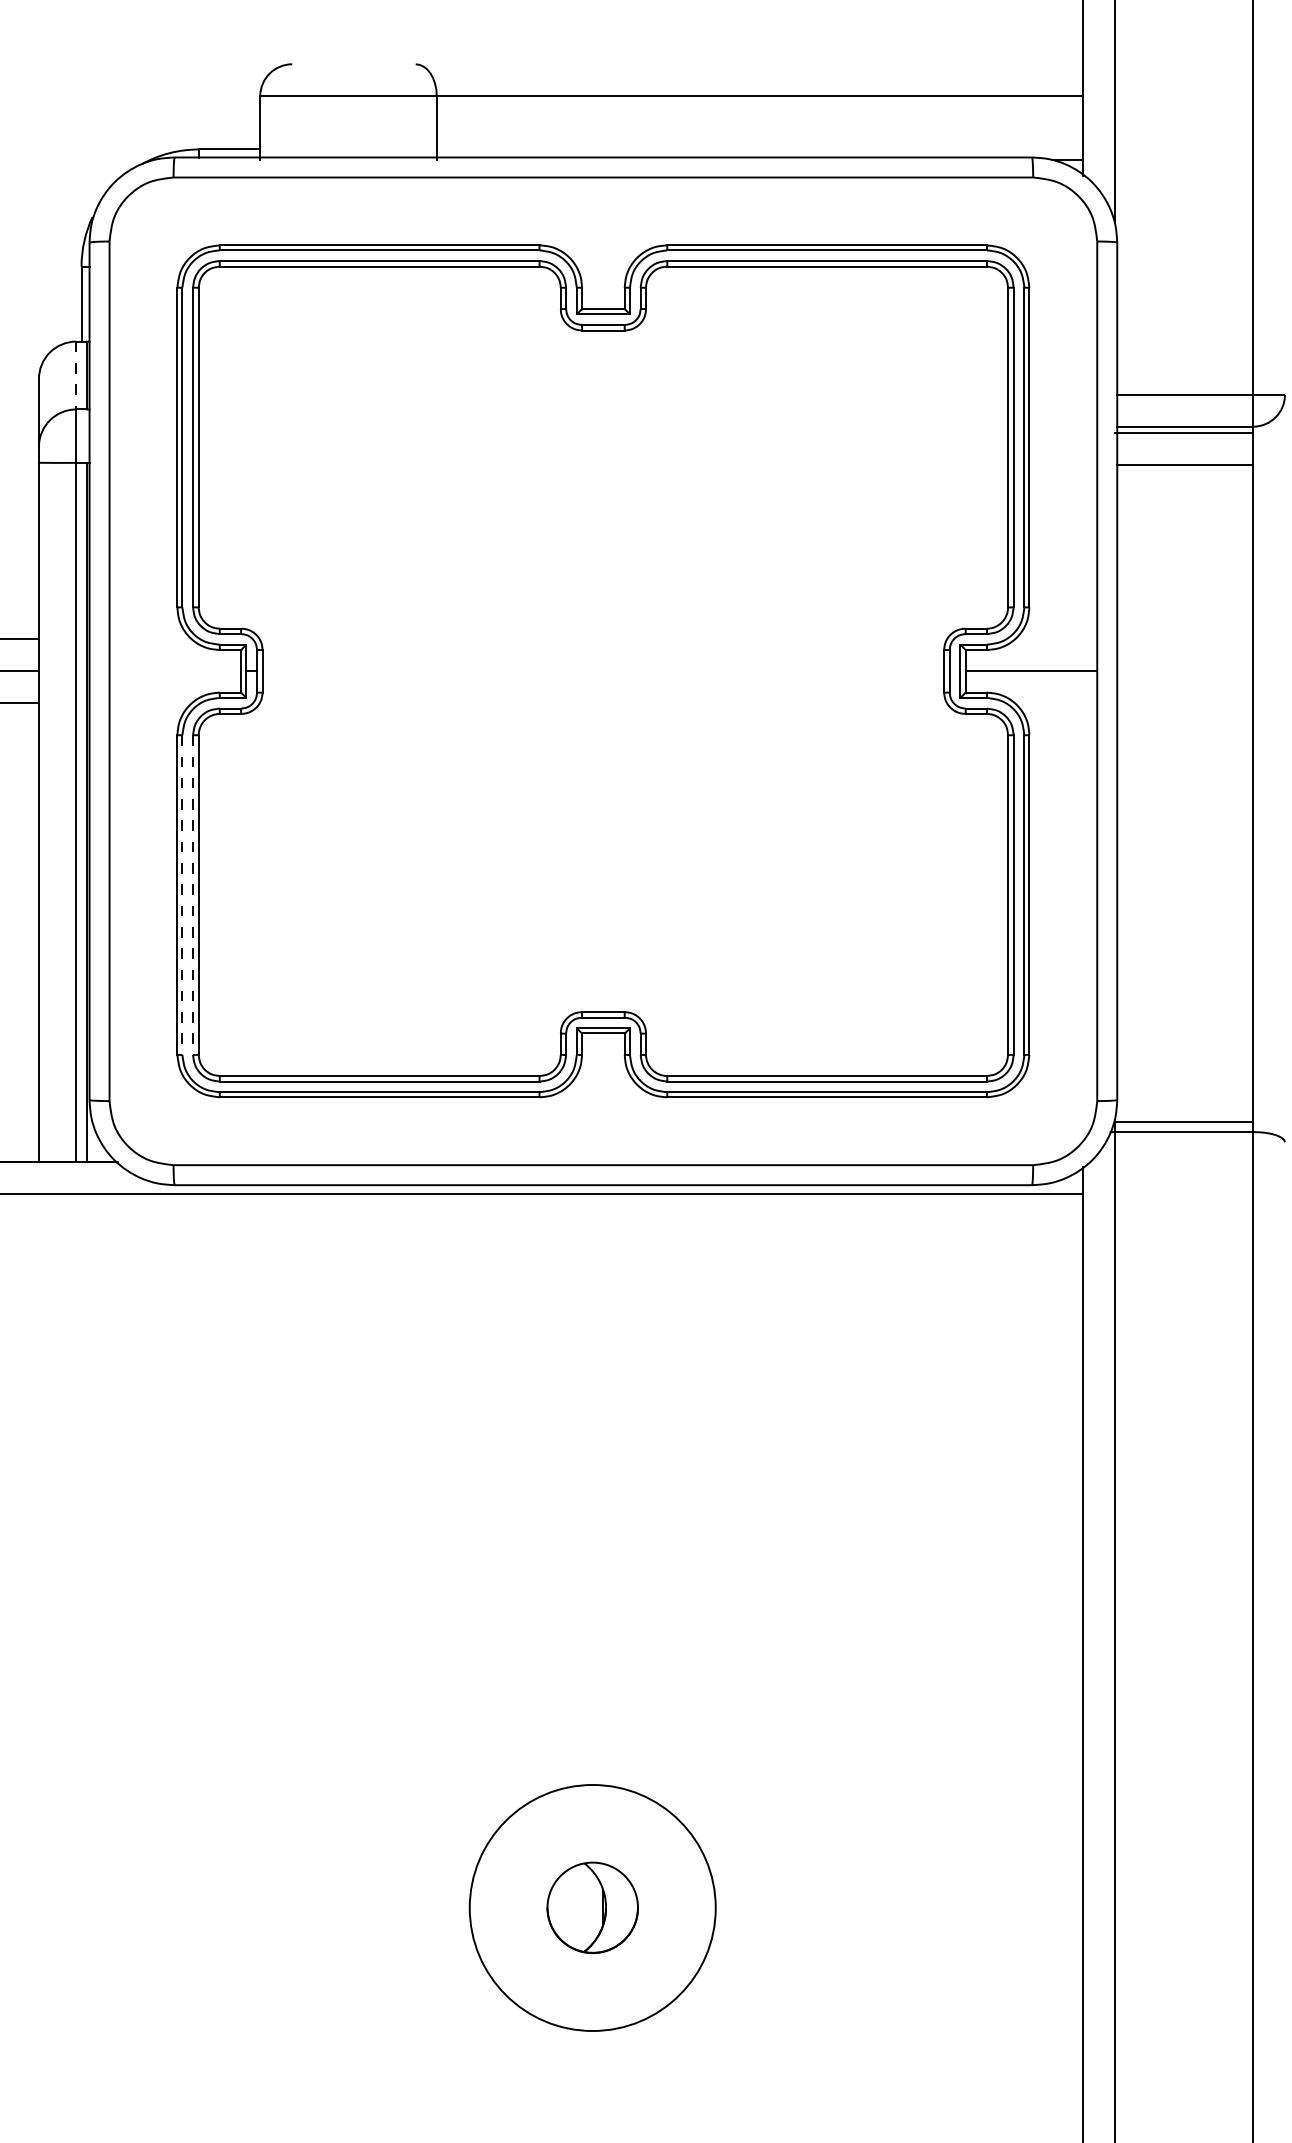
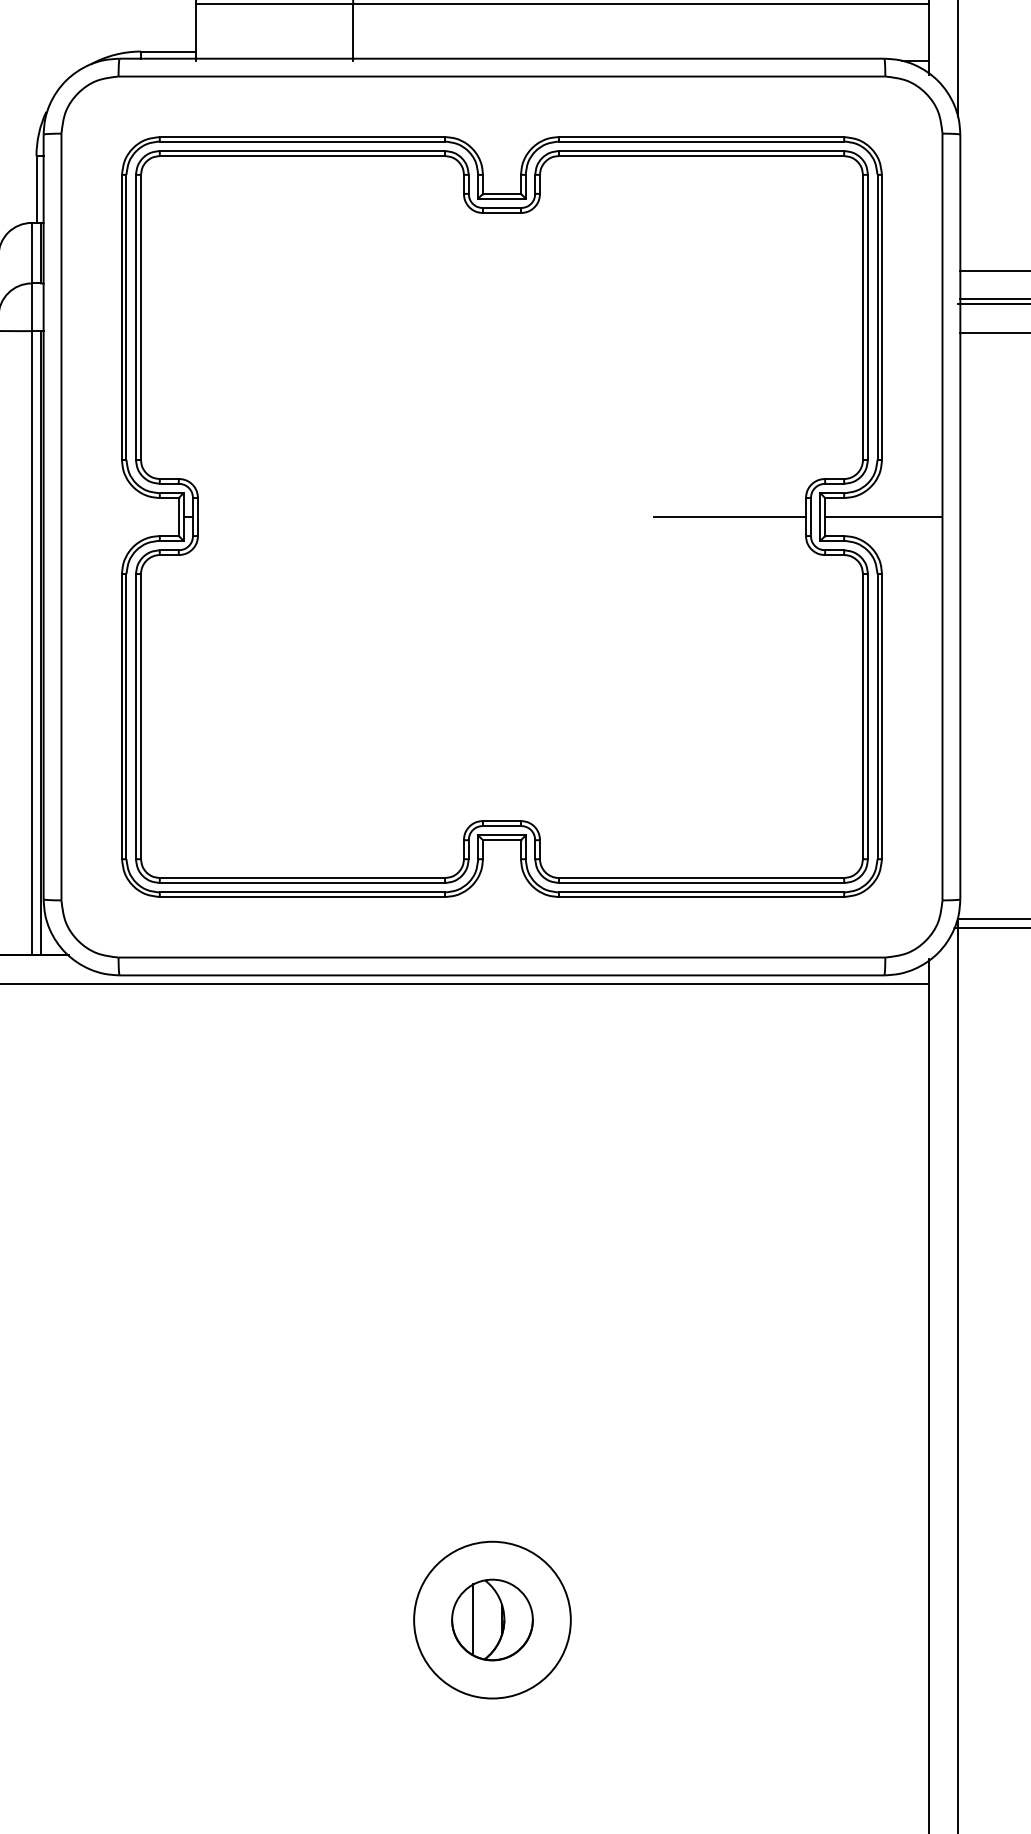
line: (76, 375) -> (31, 253), dashed -> solid
line: (859, 671) -> (730, 517), added
line: (182, 895) -> (126, 717), dashed -> solid
line: (193, 895) -> (136, 717), dashed -> solid
line: (571, 1907) -> (473, 1619), added
circle: (592, 1907) -> (492, 1619), size x0.71

